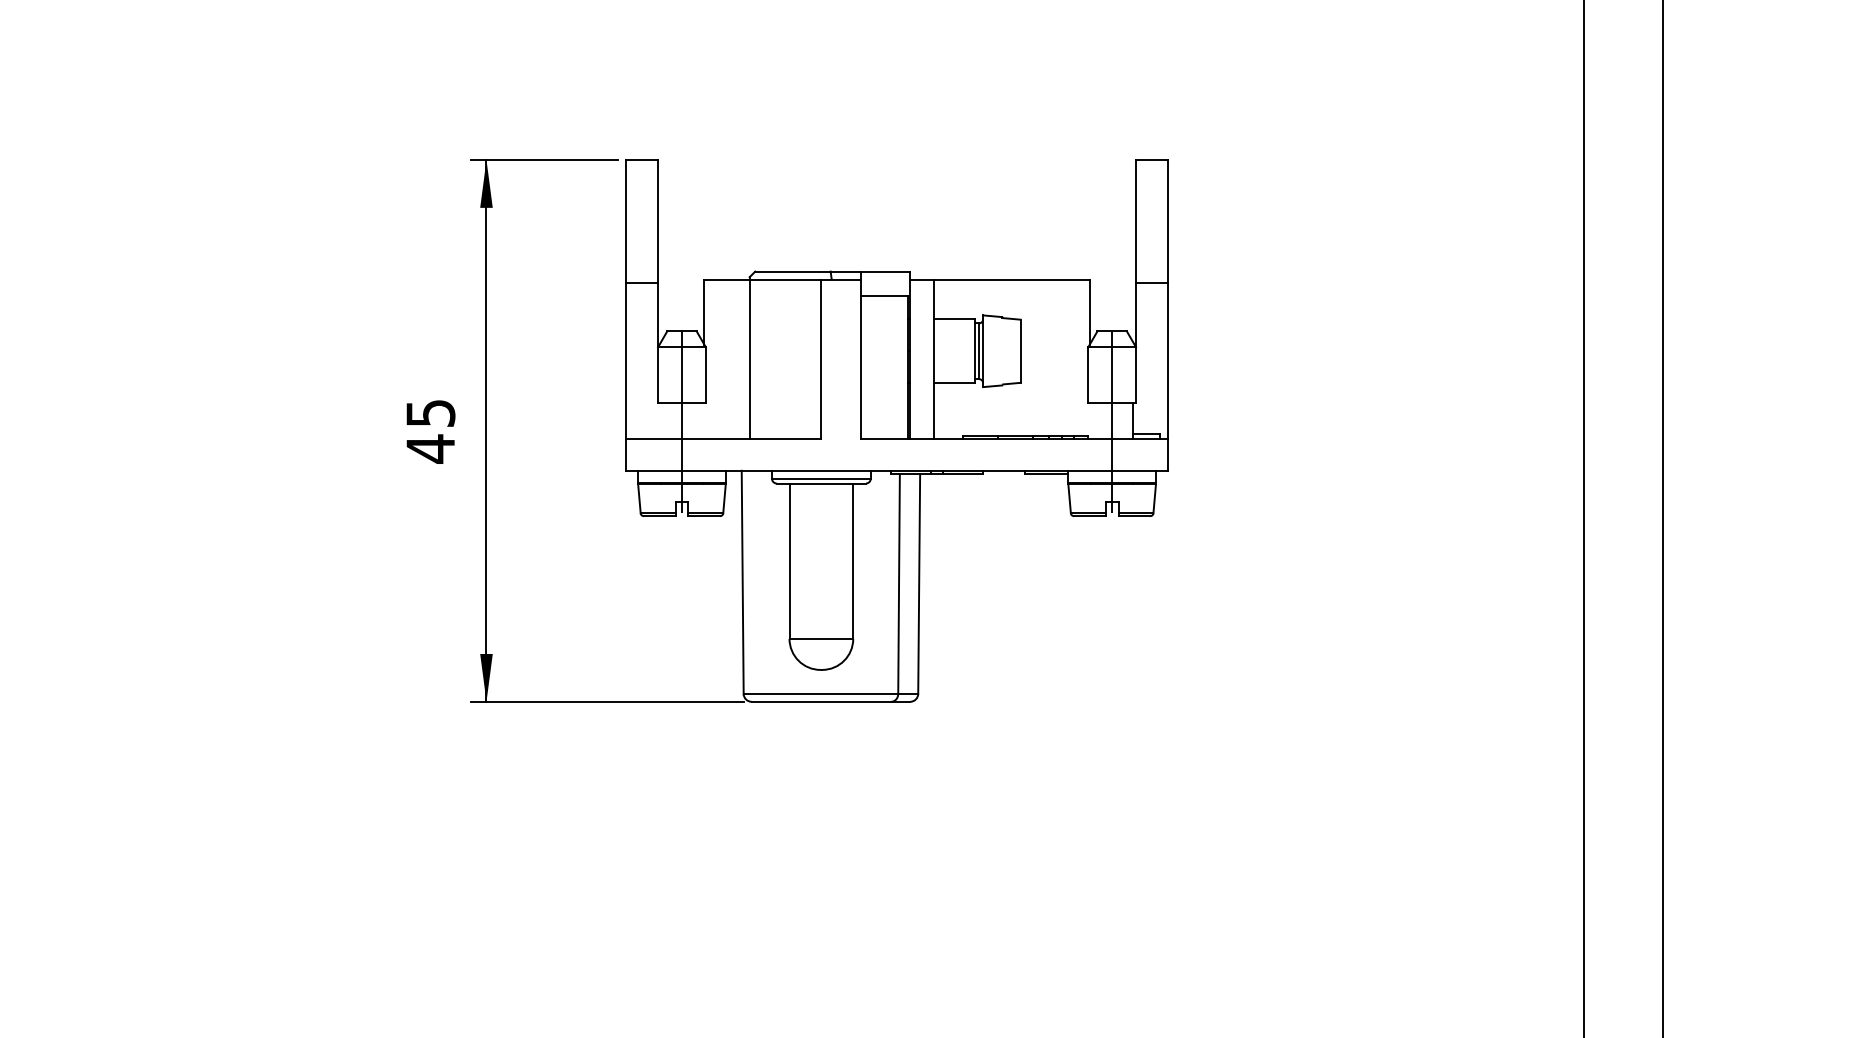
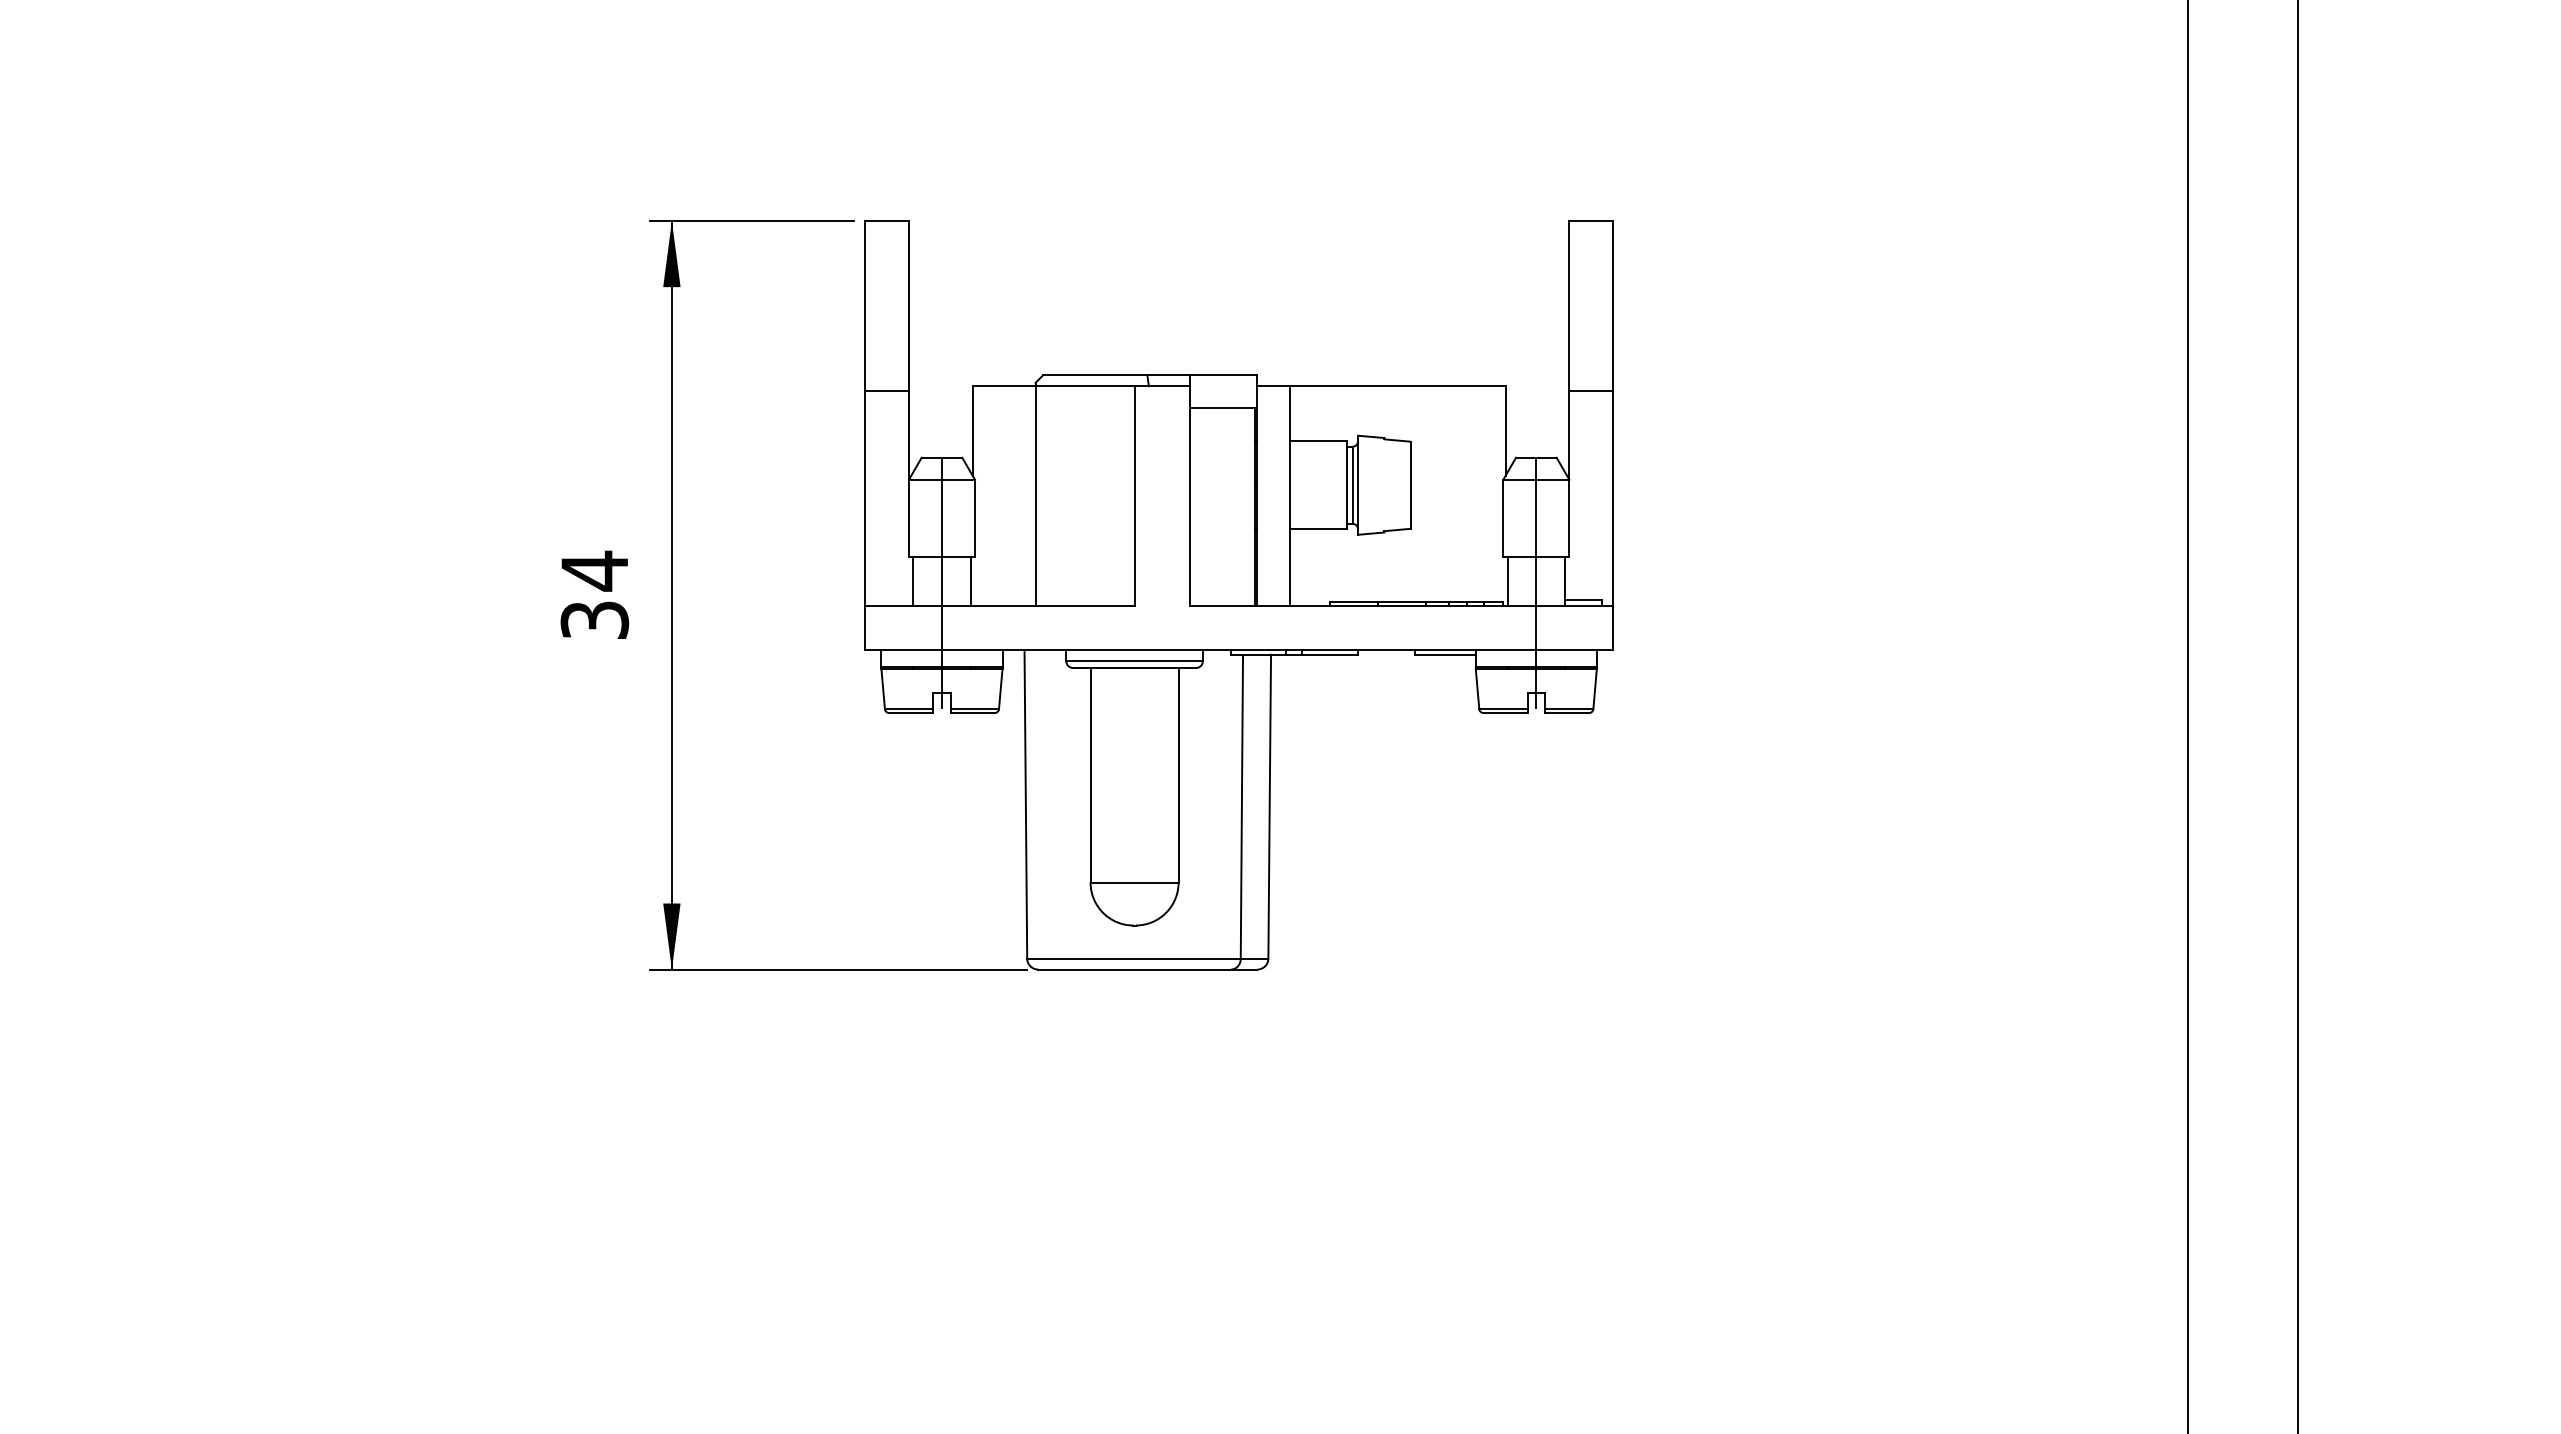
line: (661, 420) -> (913, 581), added
line: (702, 420) -> (970, 581), added
line: (1091, 420) -> (1507, 581), added
text: (430, 431) -> (594, 595), 45 -> 34

